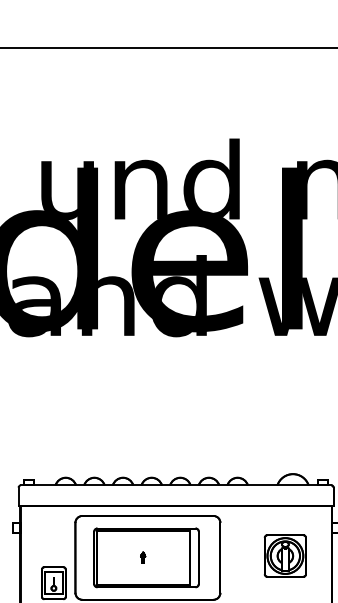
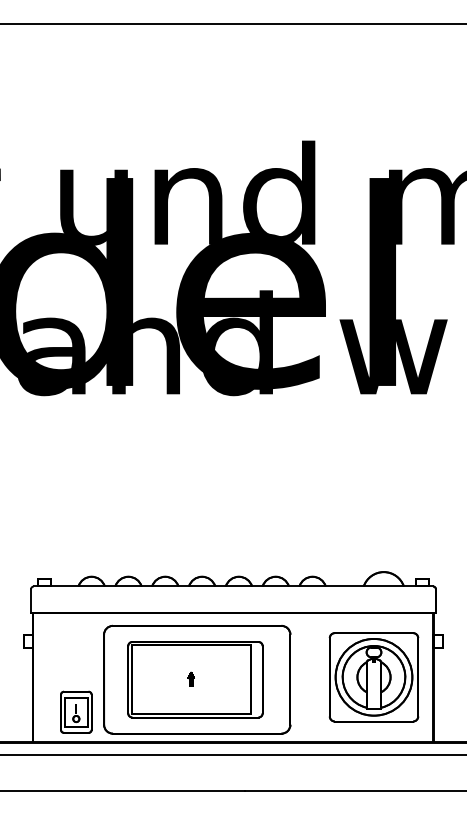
part: (285, 556) -> (373, 677), size x1.67

